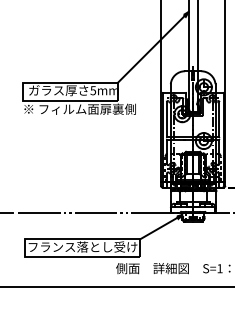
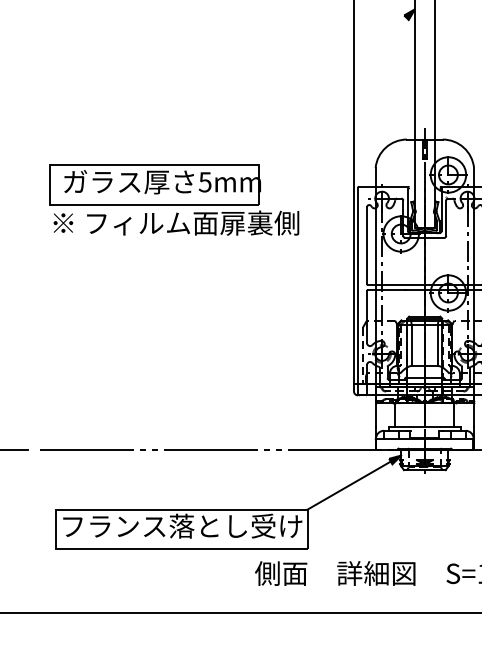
line: (152, 47) -> (335, 87), removed

